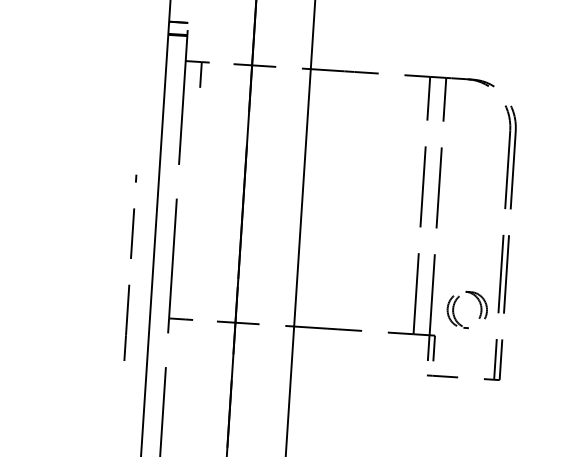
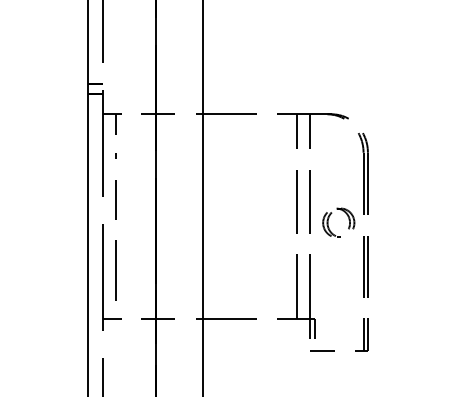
line: (130, 258) -> (115, 219), moved
part: (455, 303) -> (329, 218), moved

